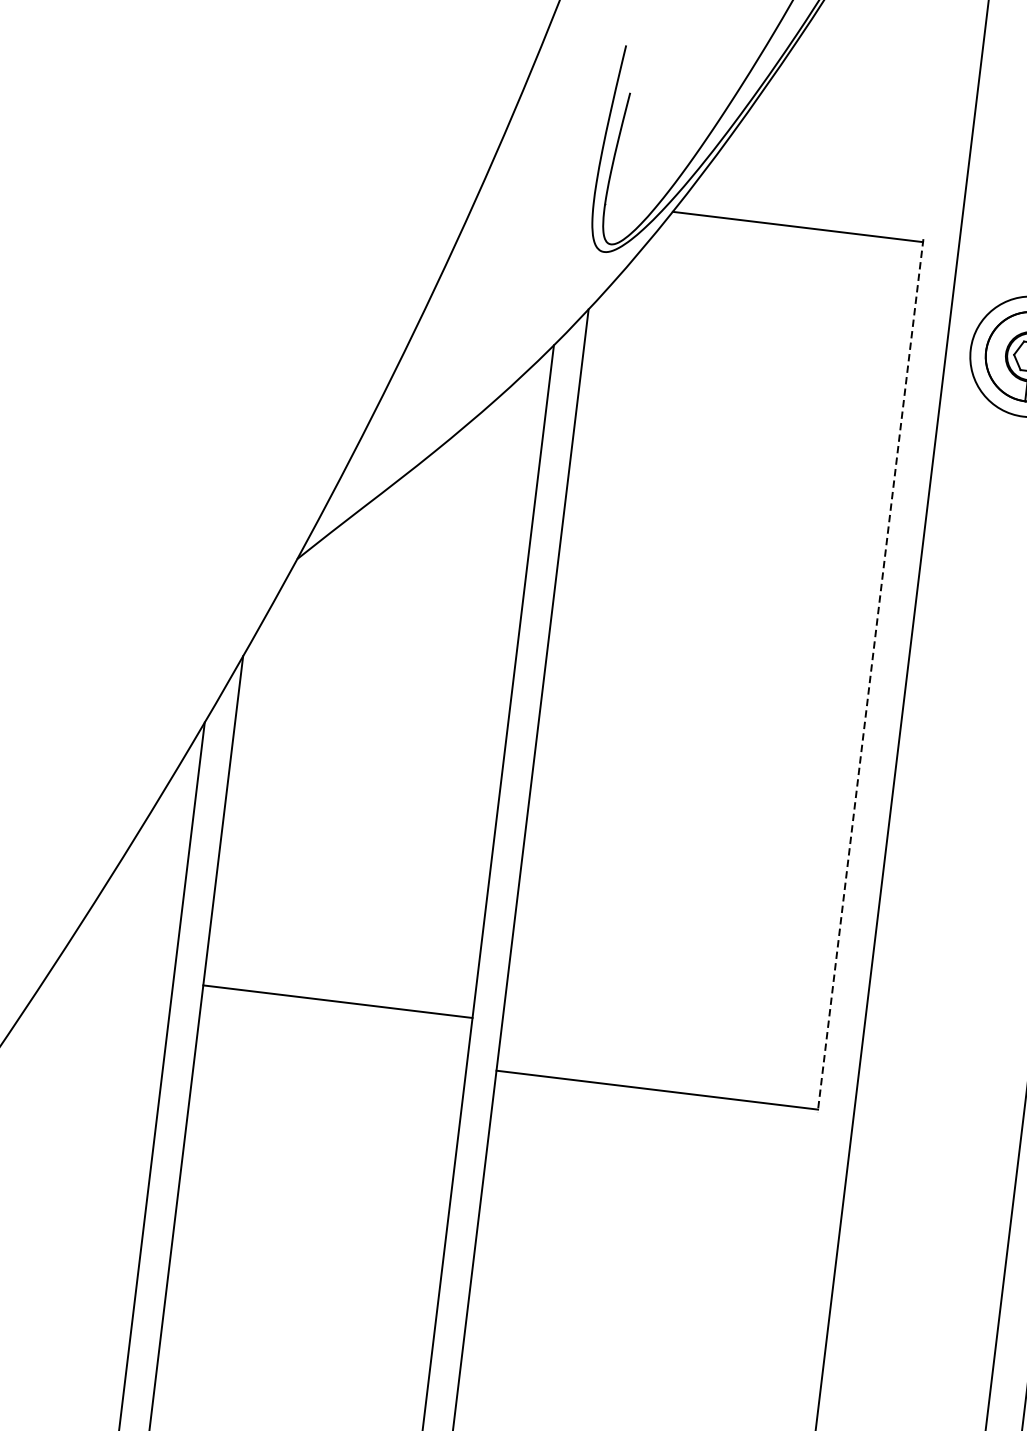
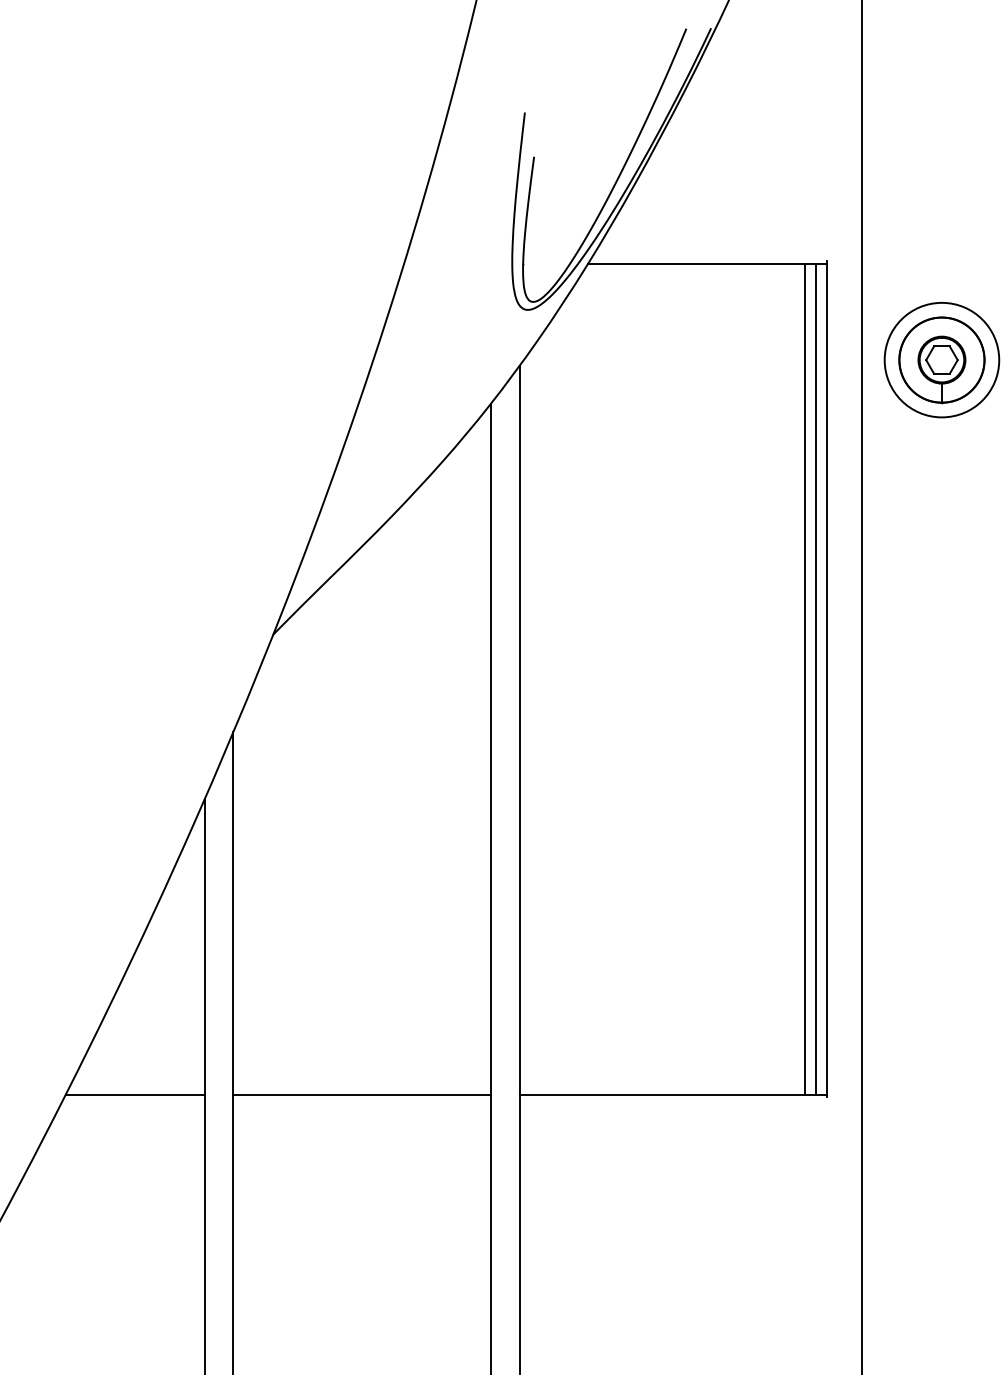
line: (846, 673) -> (804, 679), added
line: (858, 674) -> (815, 679), added
line: (870, 675) -> (827, 679), dashed -> solid
line: (337, 1001) -> (361, 1094), moved
line: (94, 1021) -> (134, 1094), added

